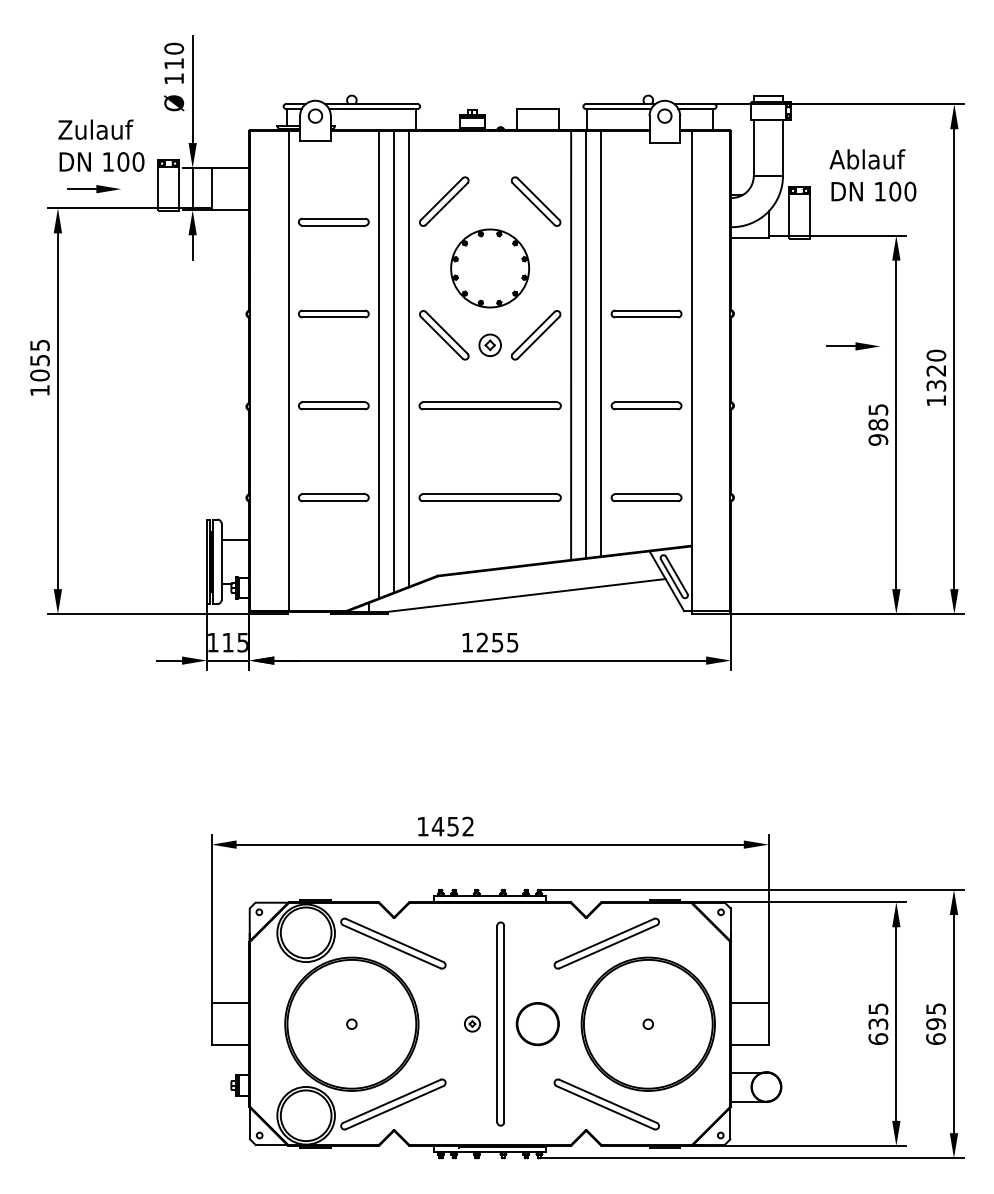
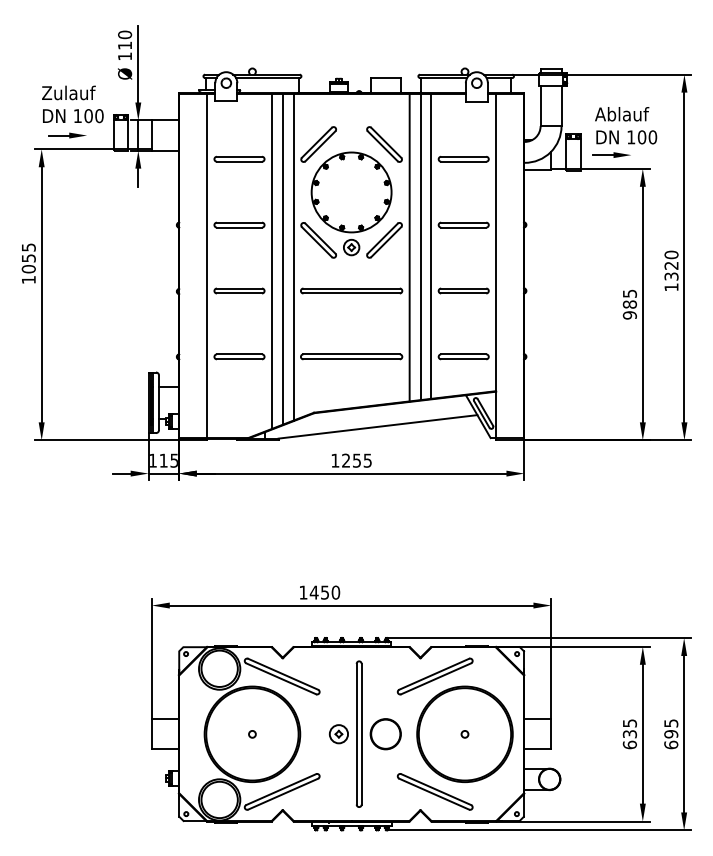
part: (646, 221) -> (463, 158), added
part: (489, 268) -> (351, 192), size x1.43
part: (852, 346) -> (611, 155), moved
text: (468, 826) -> (336, 592), 1452 -> 1450
part: (472, 1023) -> (338, 733), size x1.67

